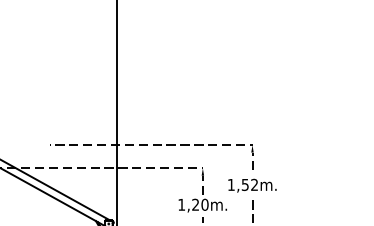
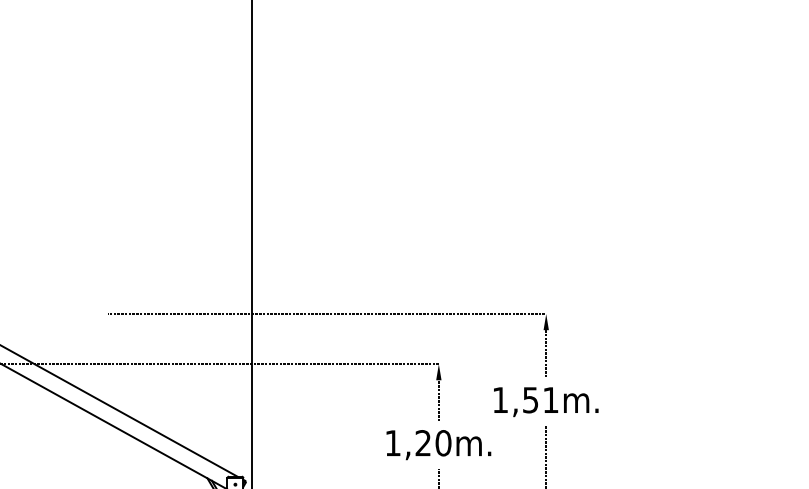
text: (254, 184) -> (550, 399), 1,52m. -> 1,51m.

